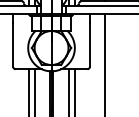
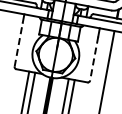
line: (13, 44) -> (18, 44), solid -> dashed
line: (89, 45) -> (93, 59), solid -> dashed

